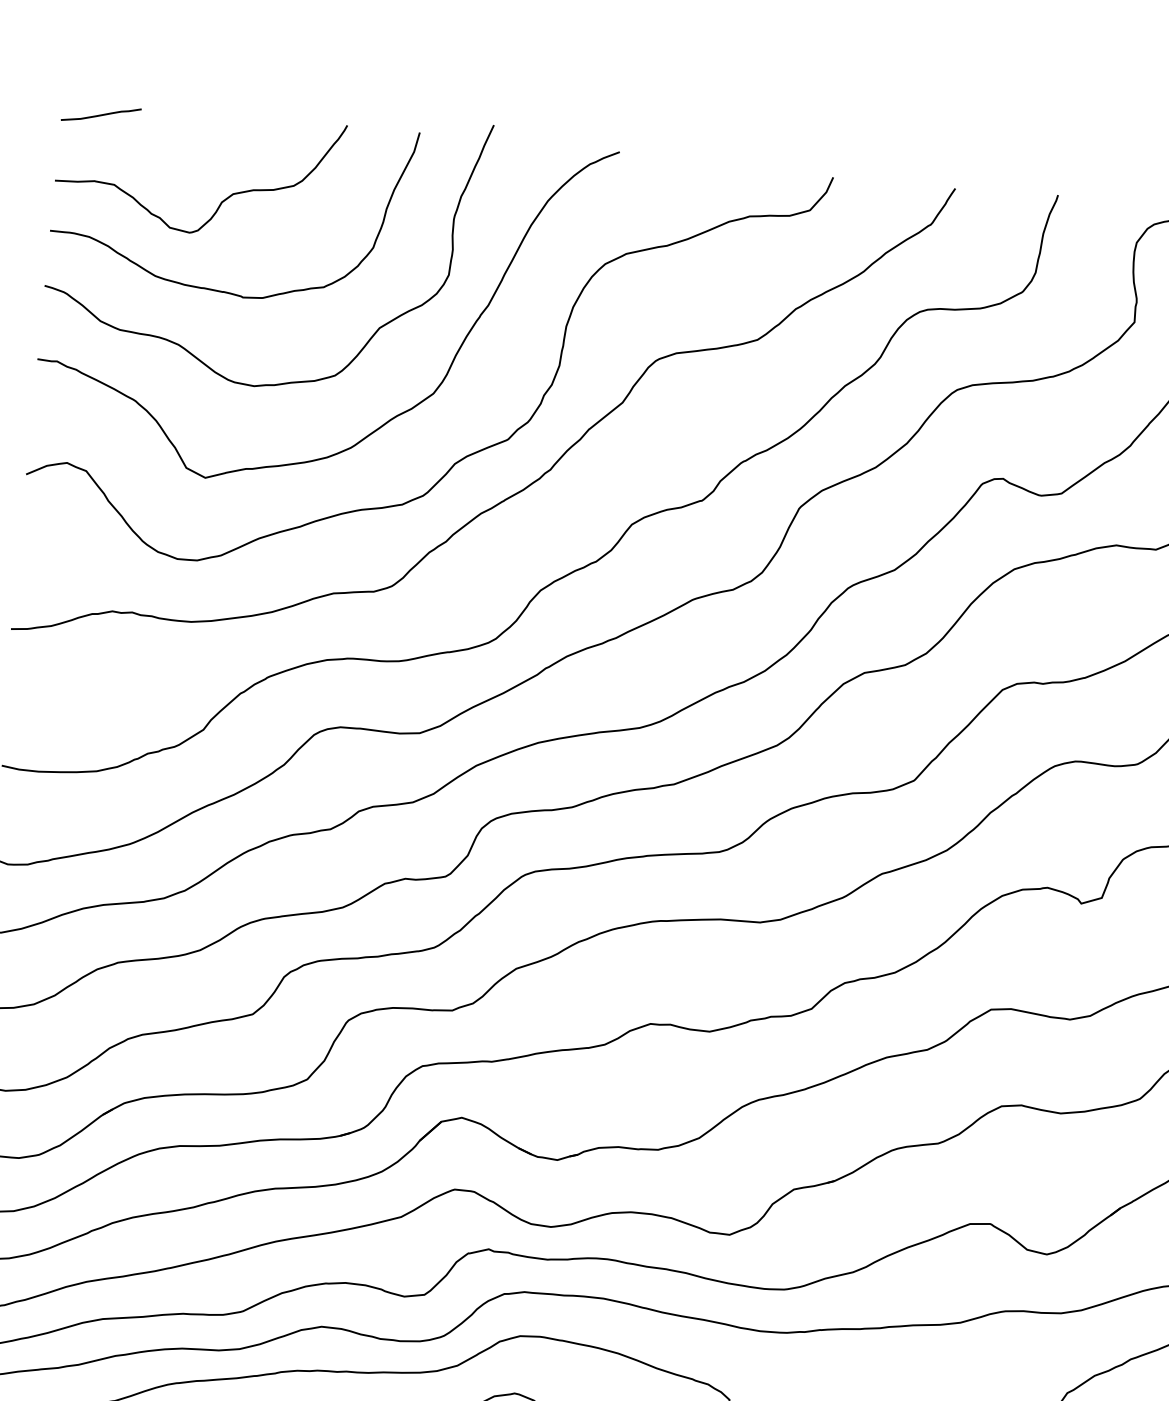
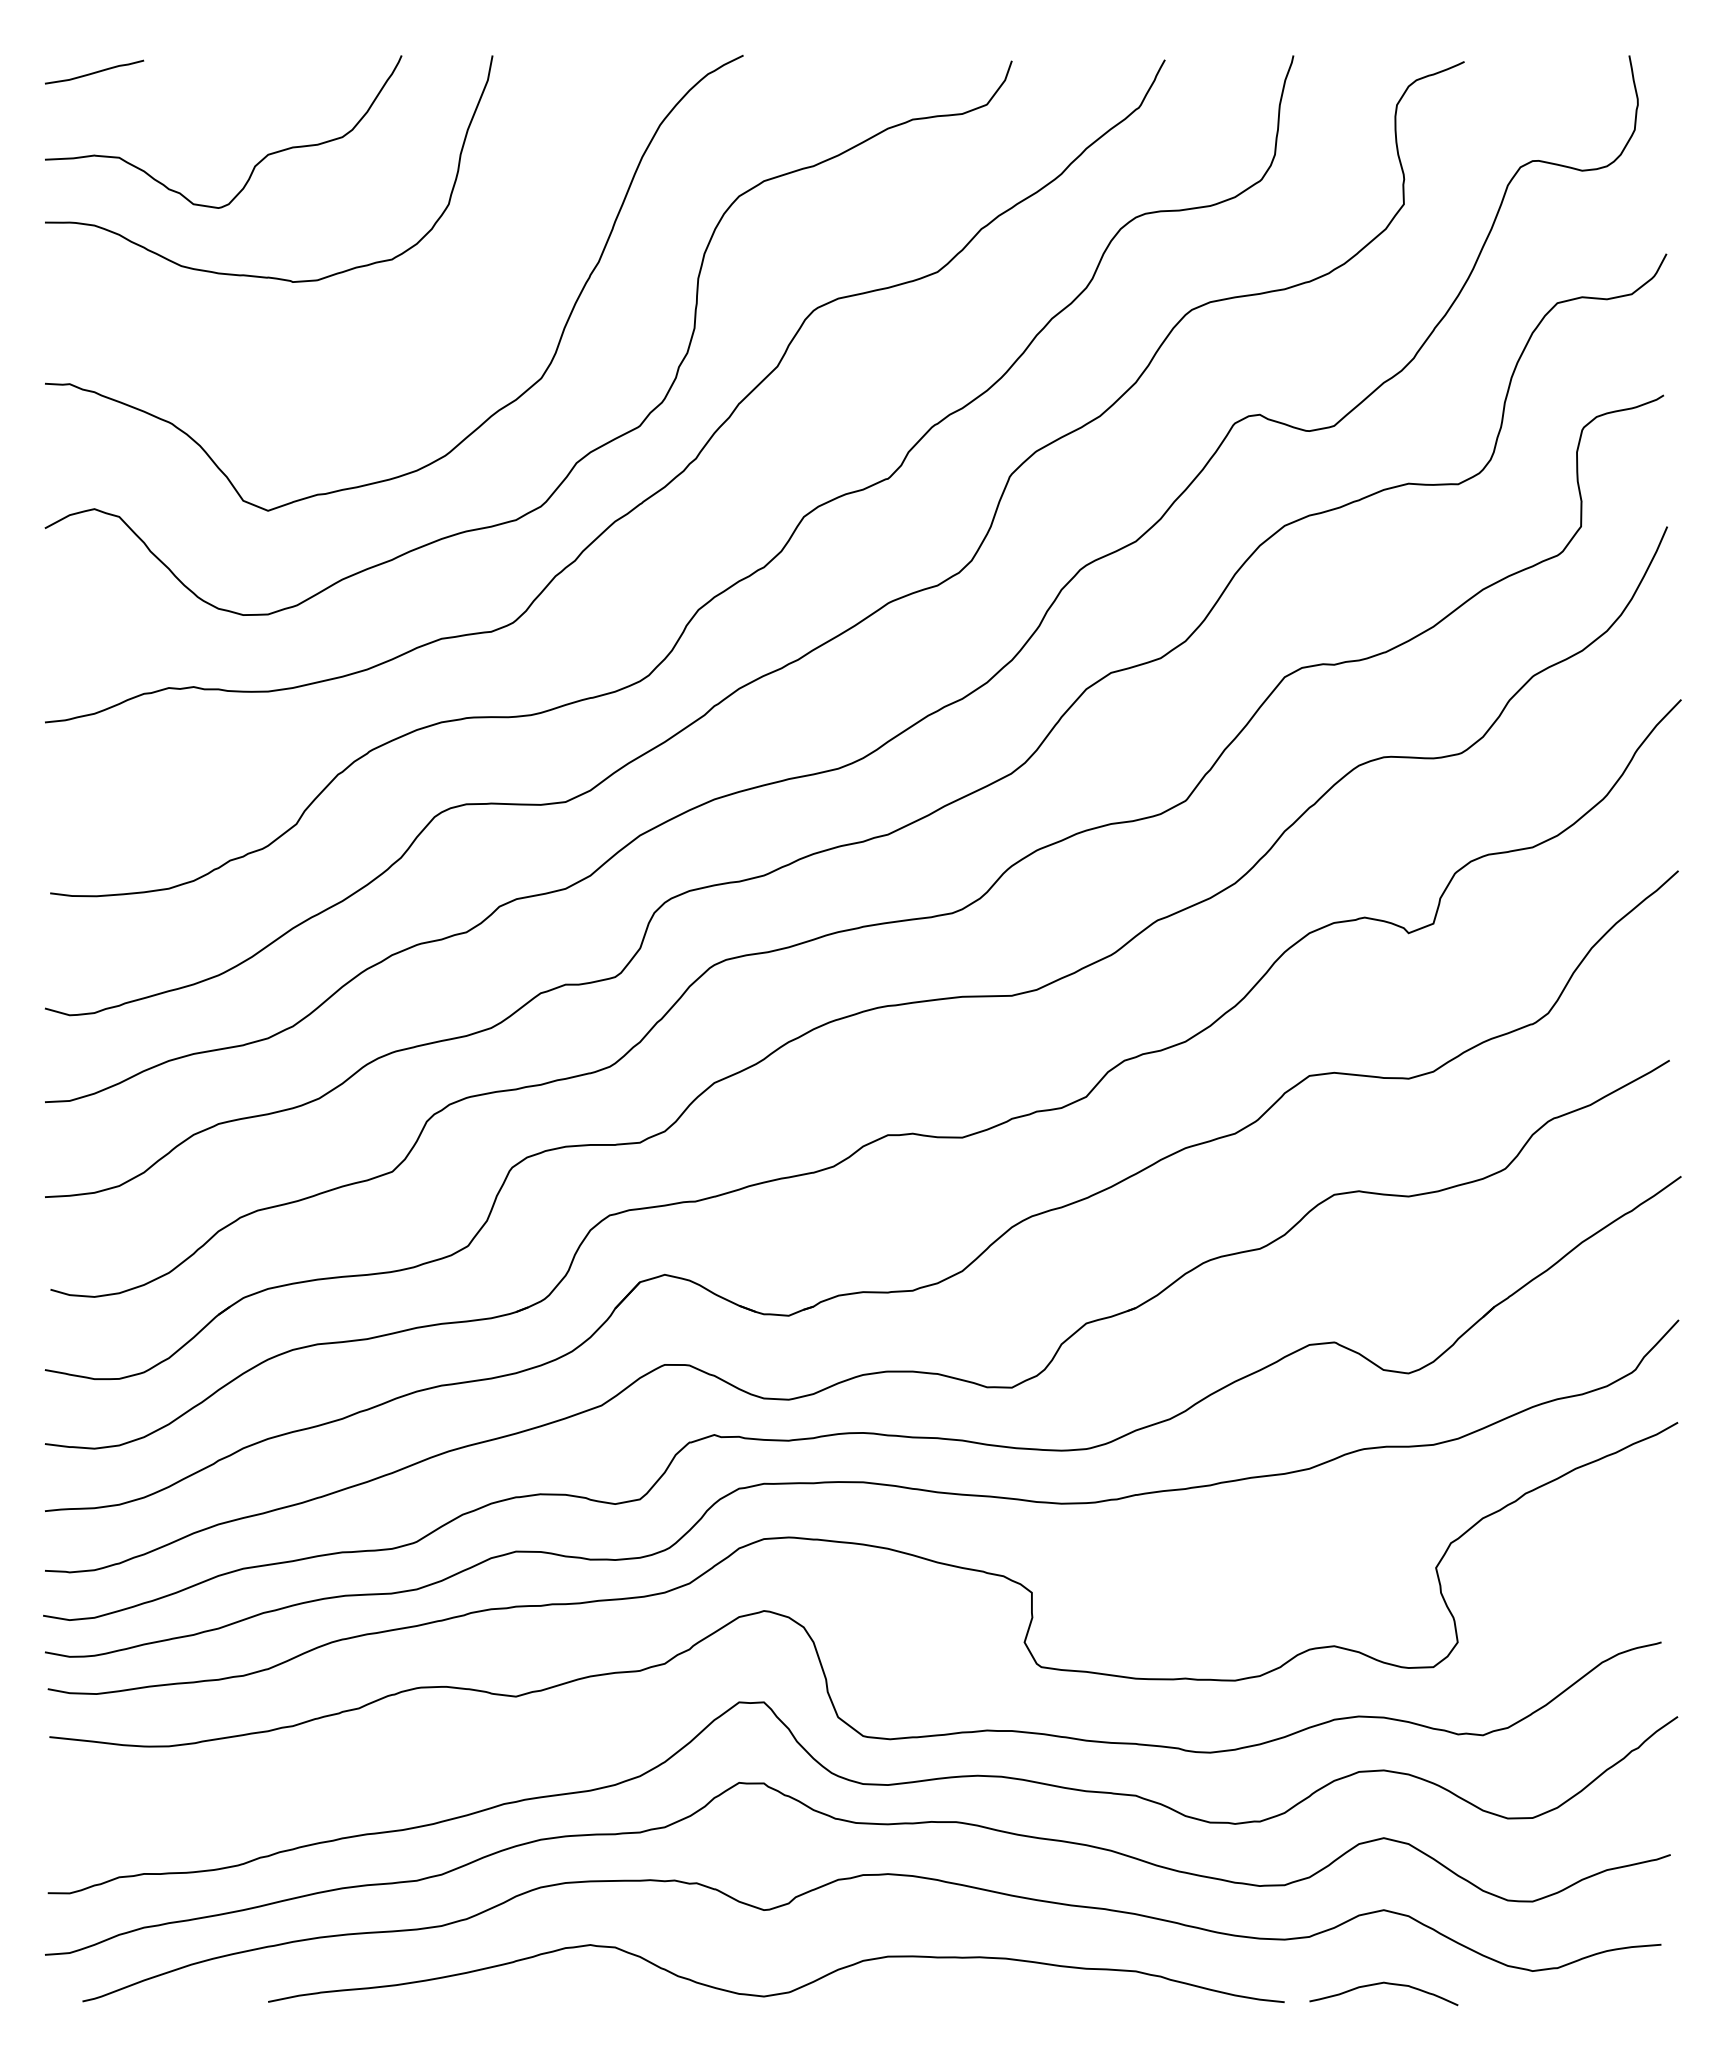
curve: (184, 347) -> (226, 351), removed

